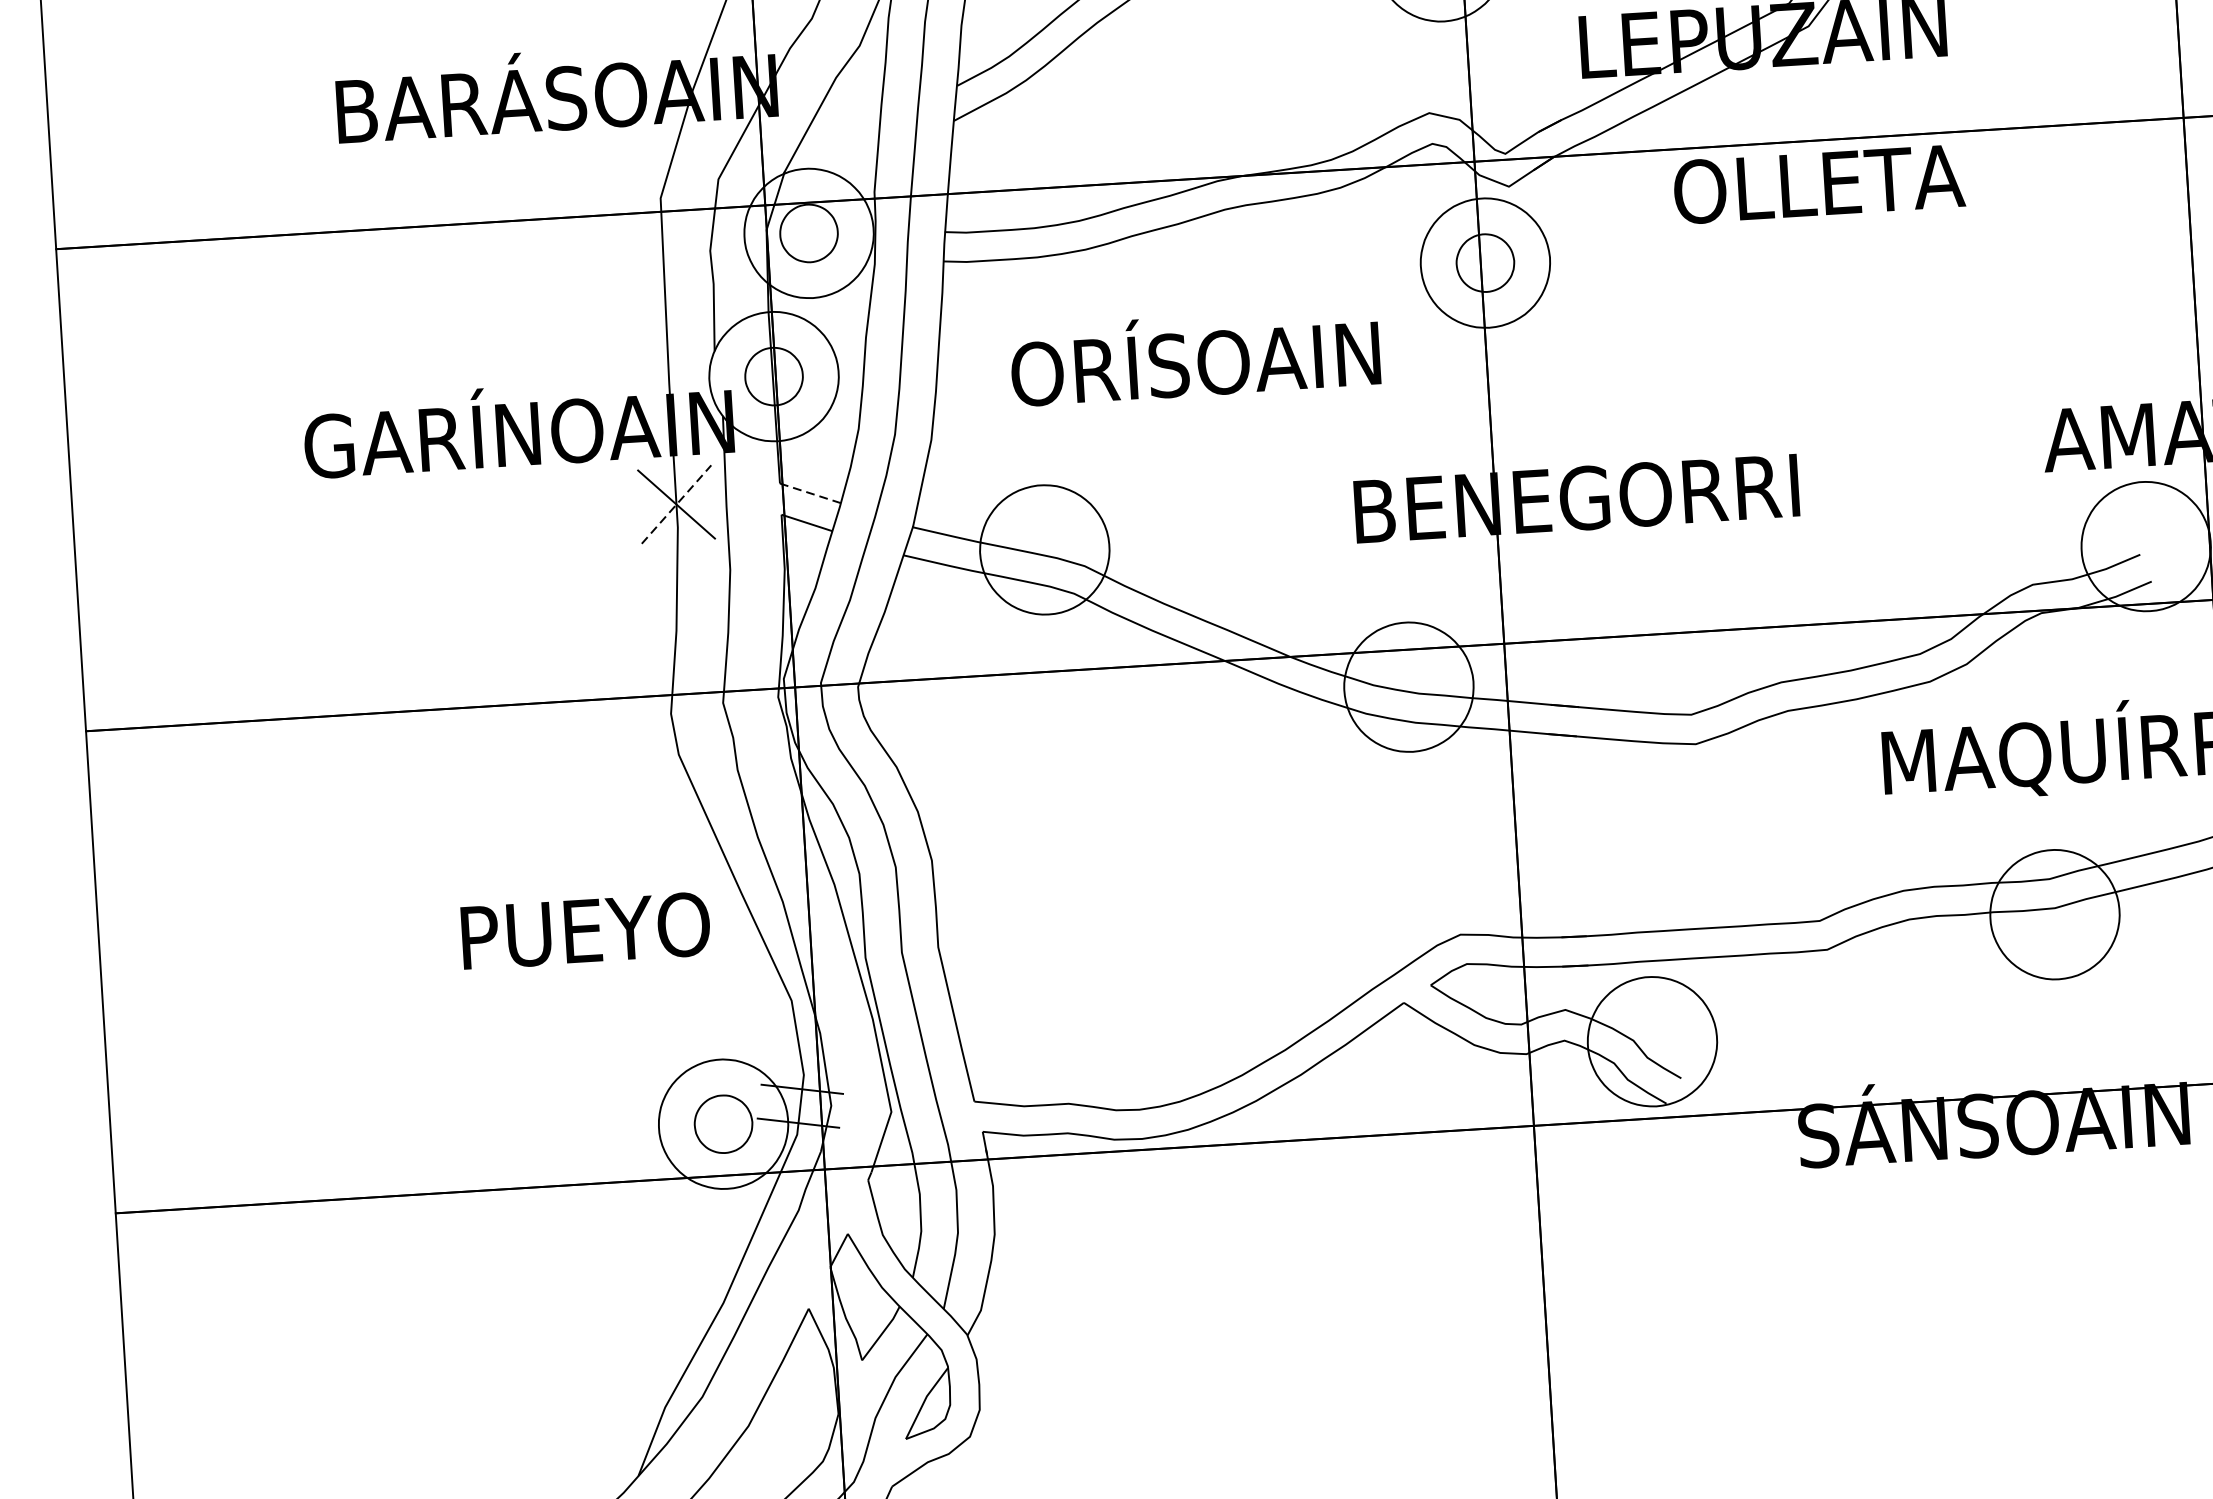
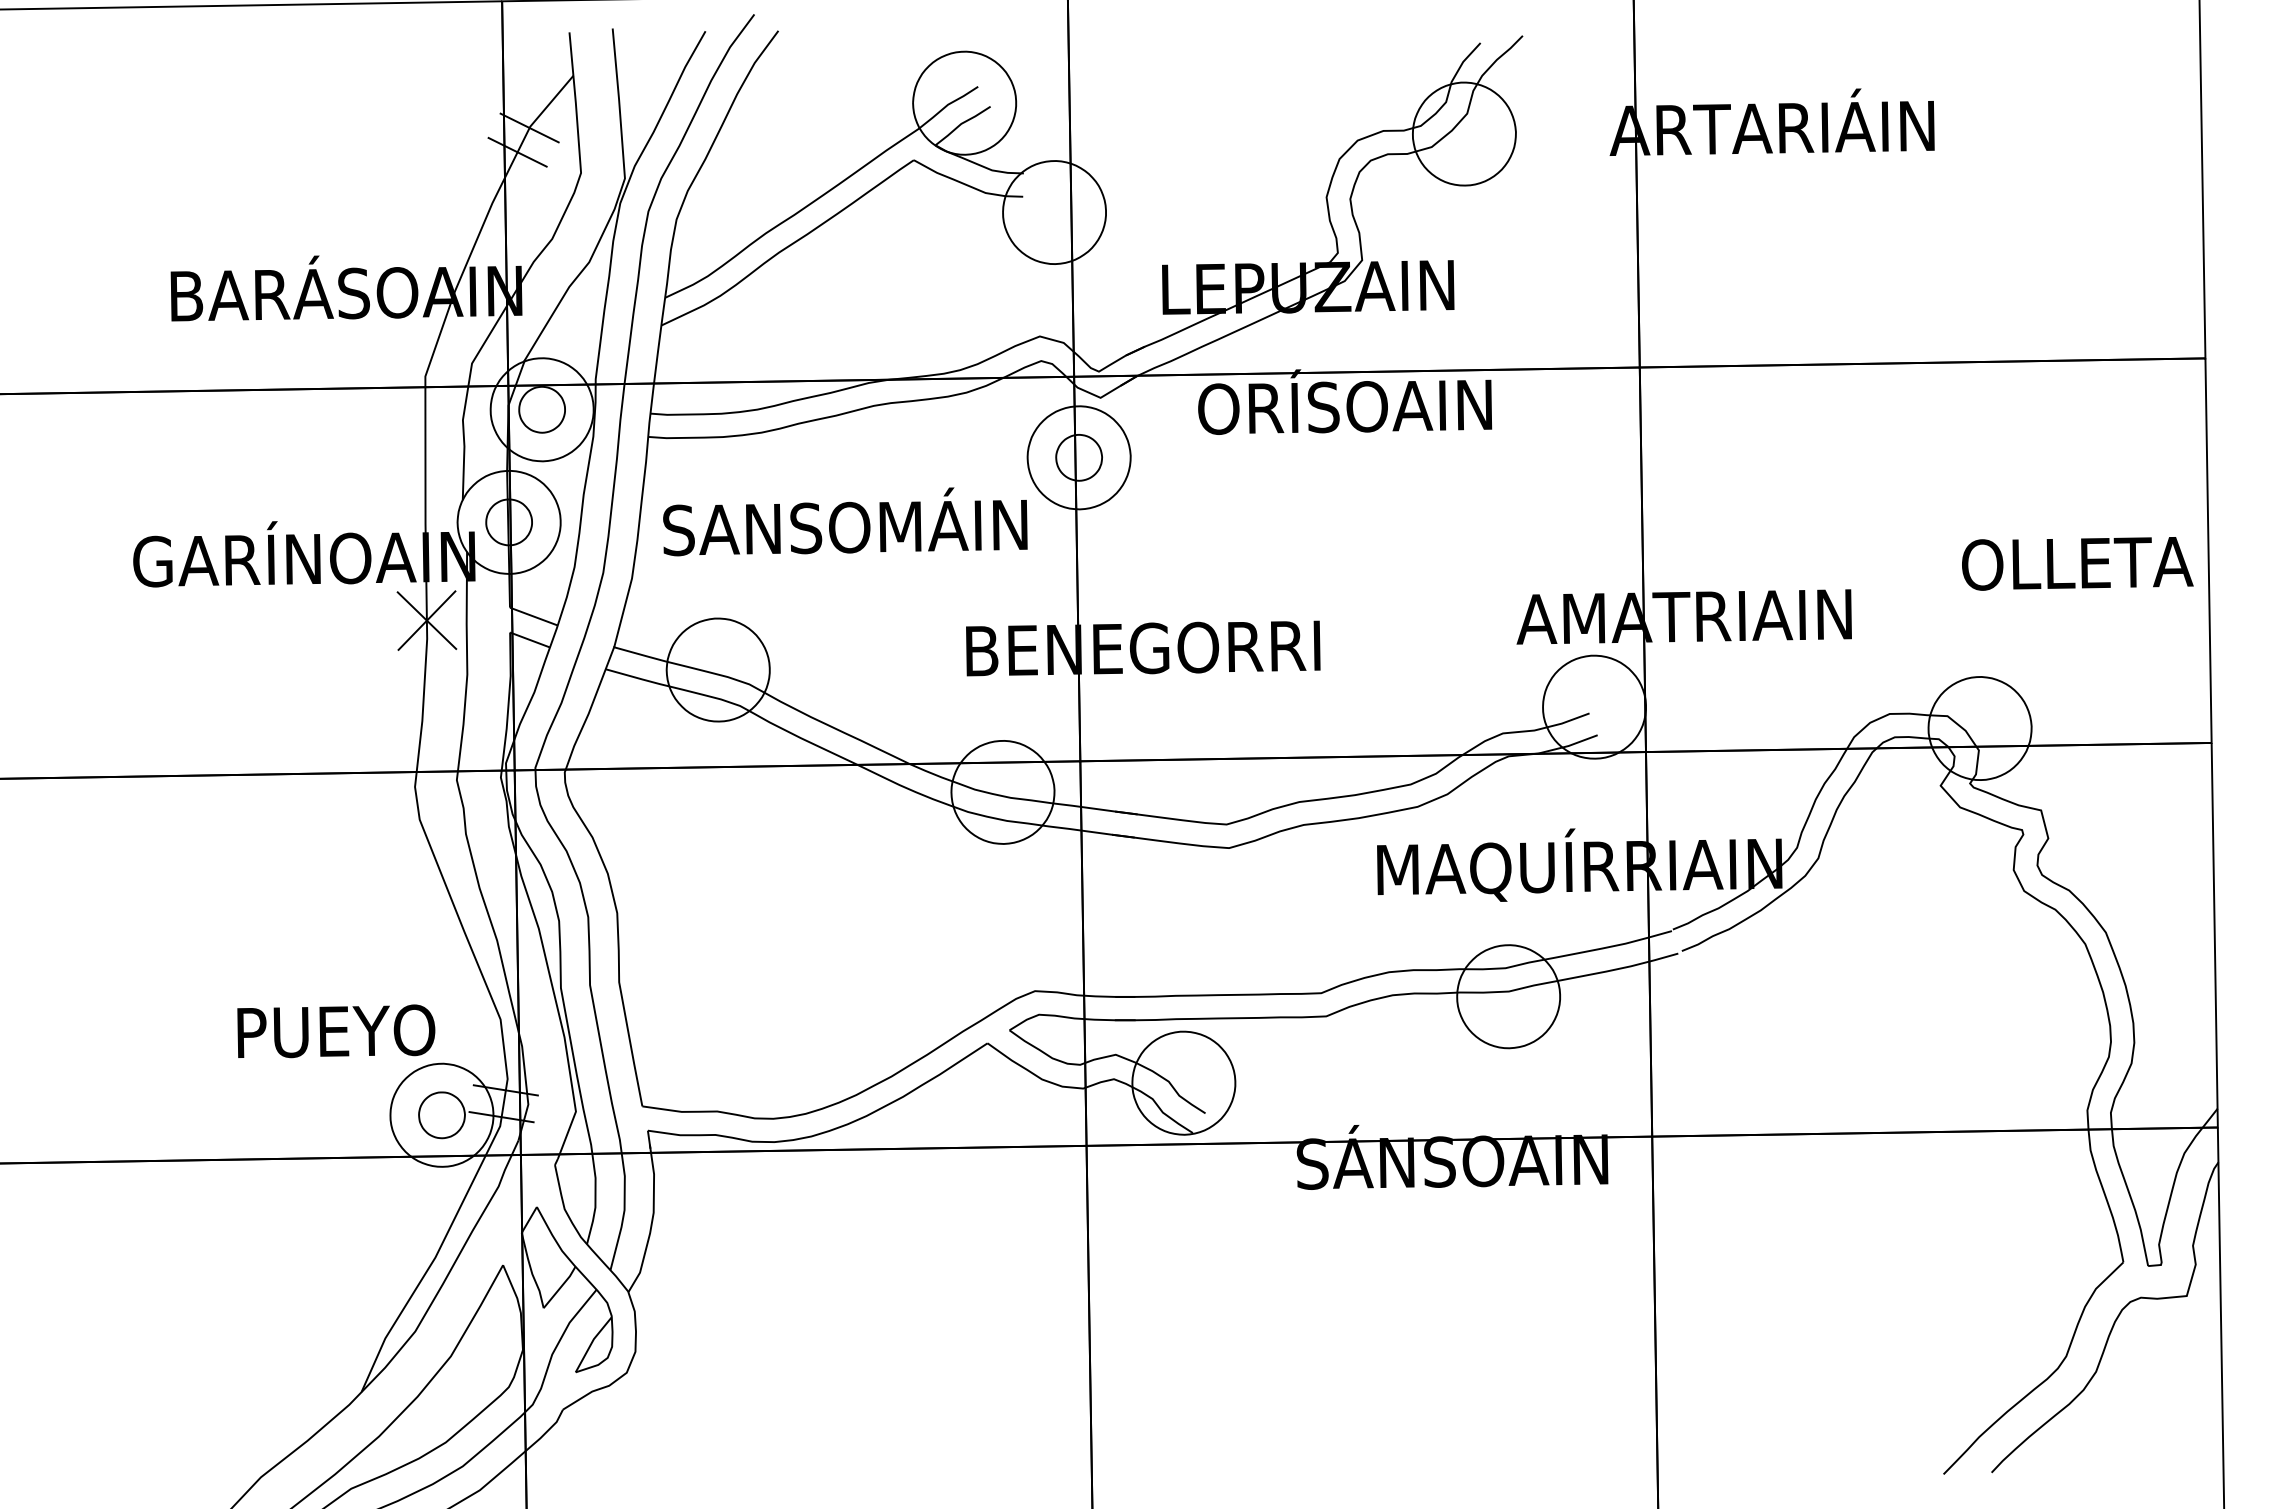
text: (1816, 177) -> (1345, 401), OLLETA -> ORÍSOAIN
text: (1195, 356) -> (845, 521), ORÍSOAIN -> SANSOMÁIN
line: (809, 493) -> (533, 616), dashed -> solid
line: (675, 504) -> (426, 620), dashed -> solid
text: (585, 930) -> (336, 1031), moved

